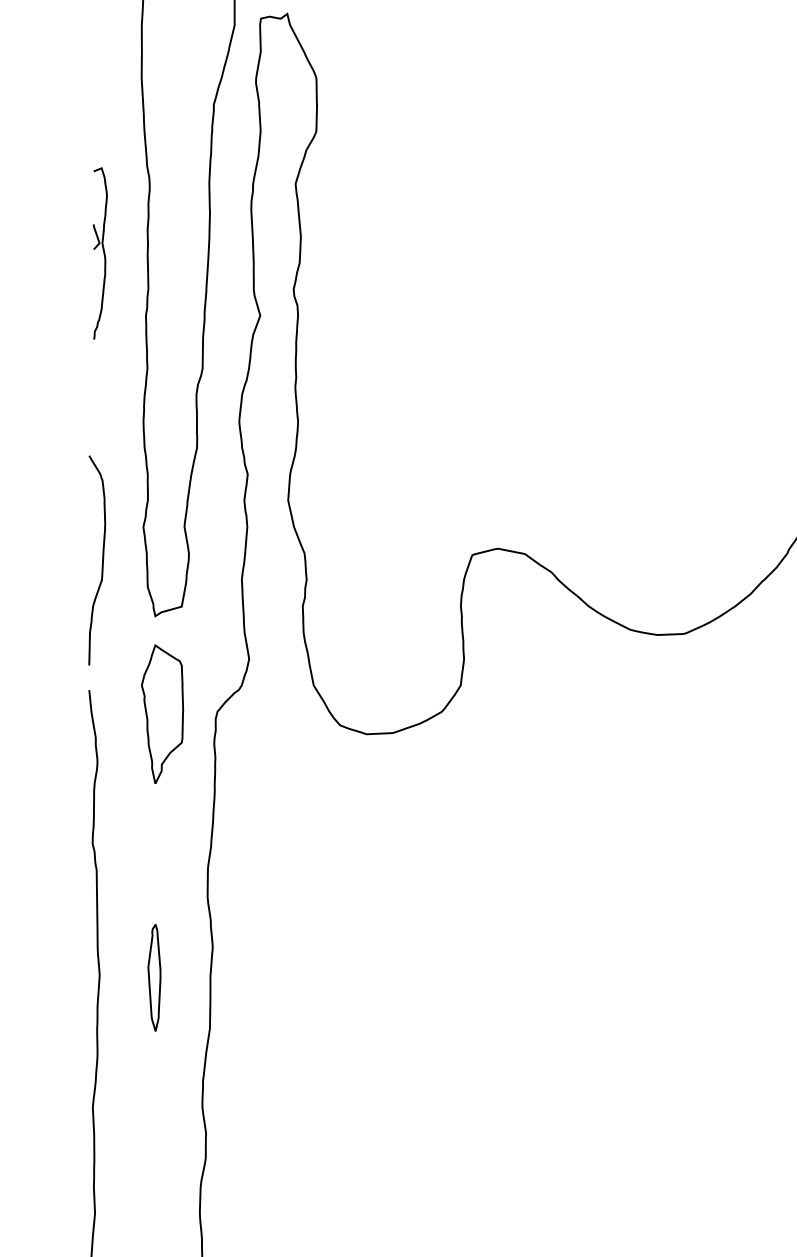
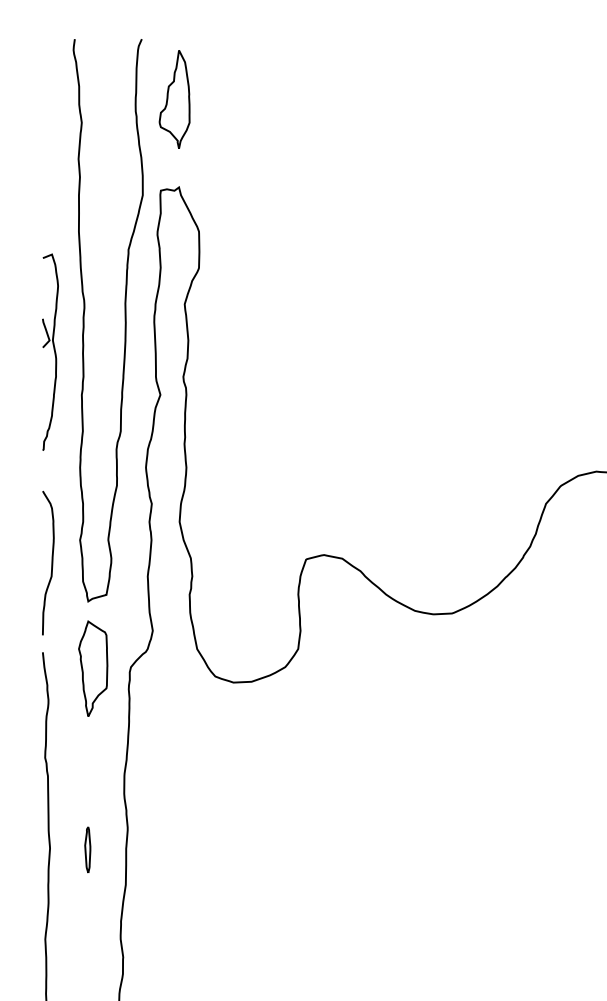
part: (100, 252) -> (50, 351), size x1.67
part: (154, 977) -> (87, 849), size x0.62

